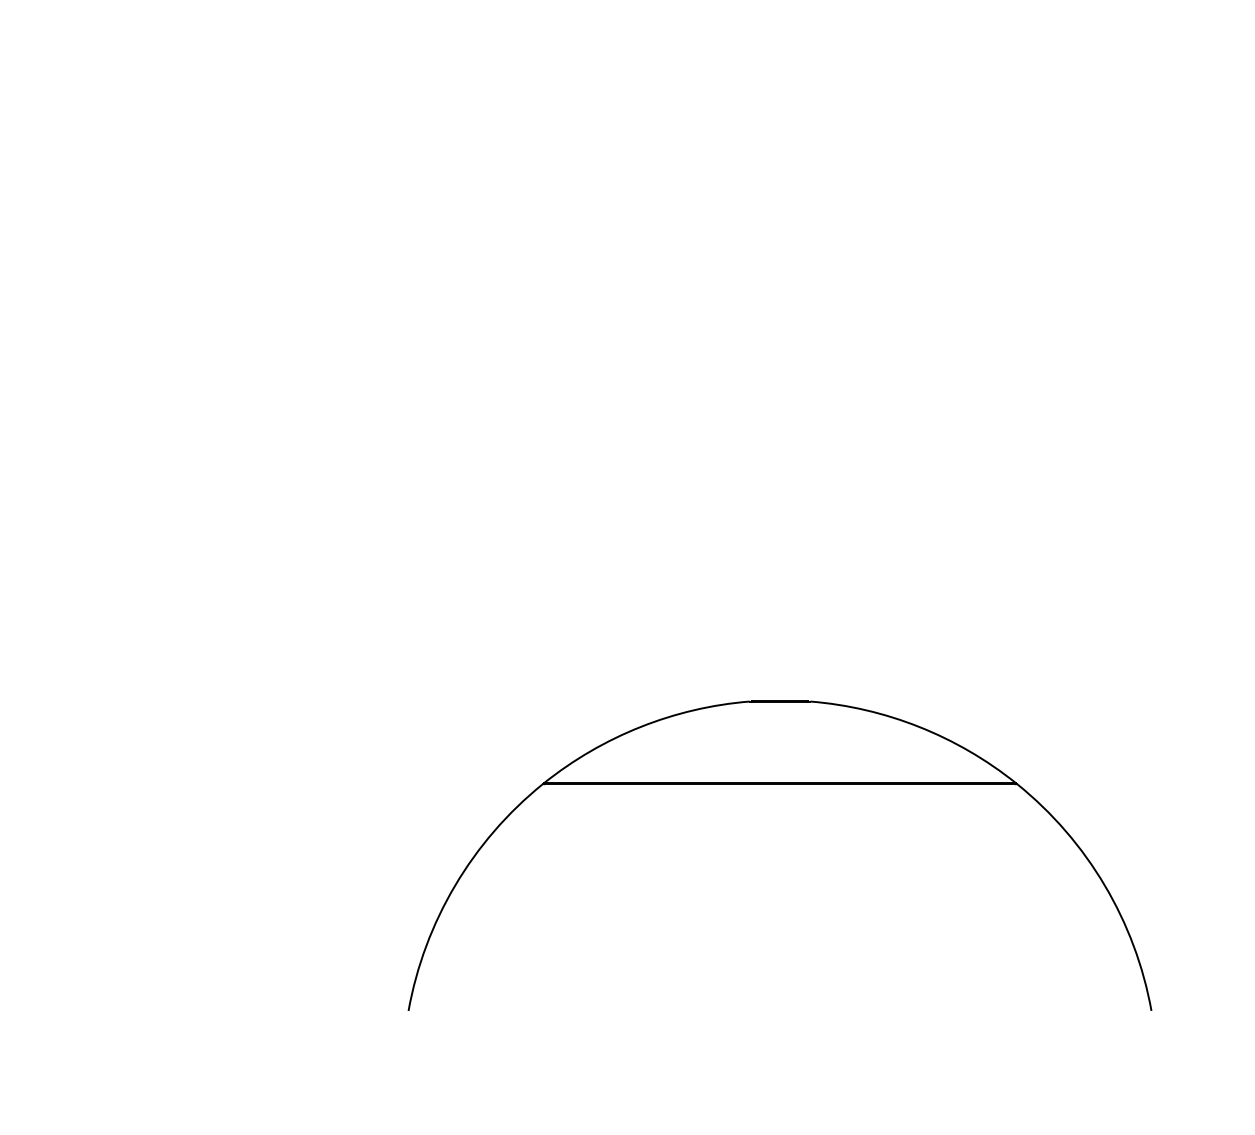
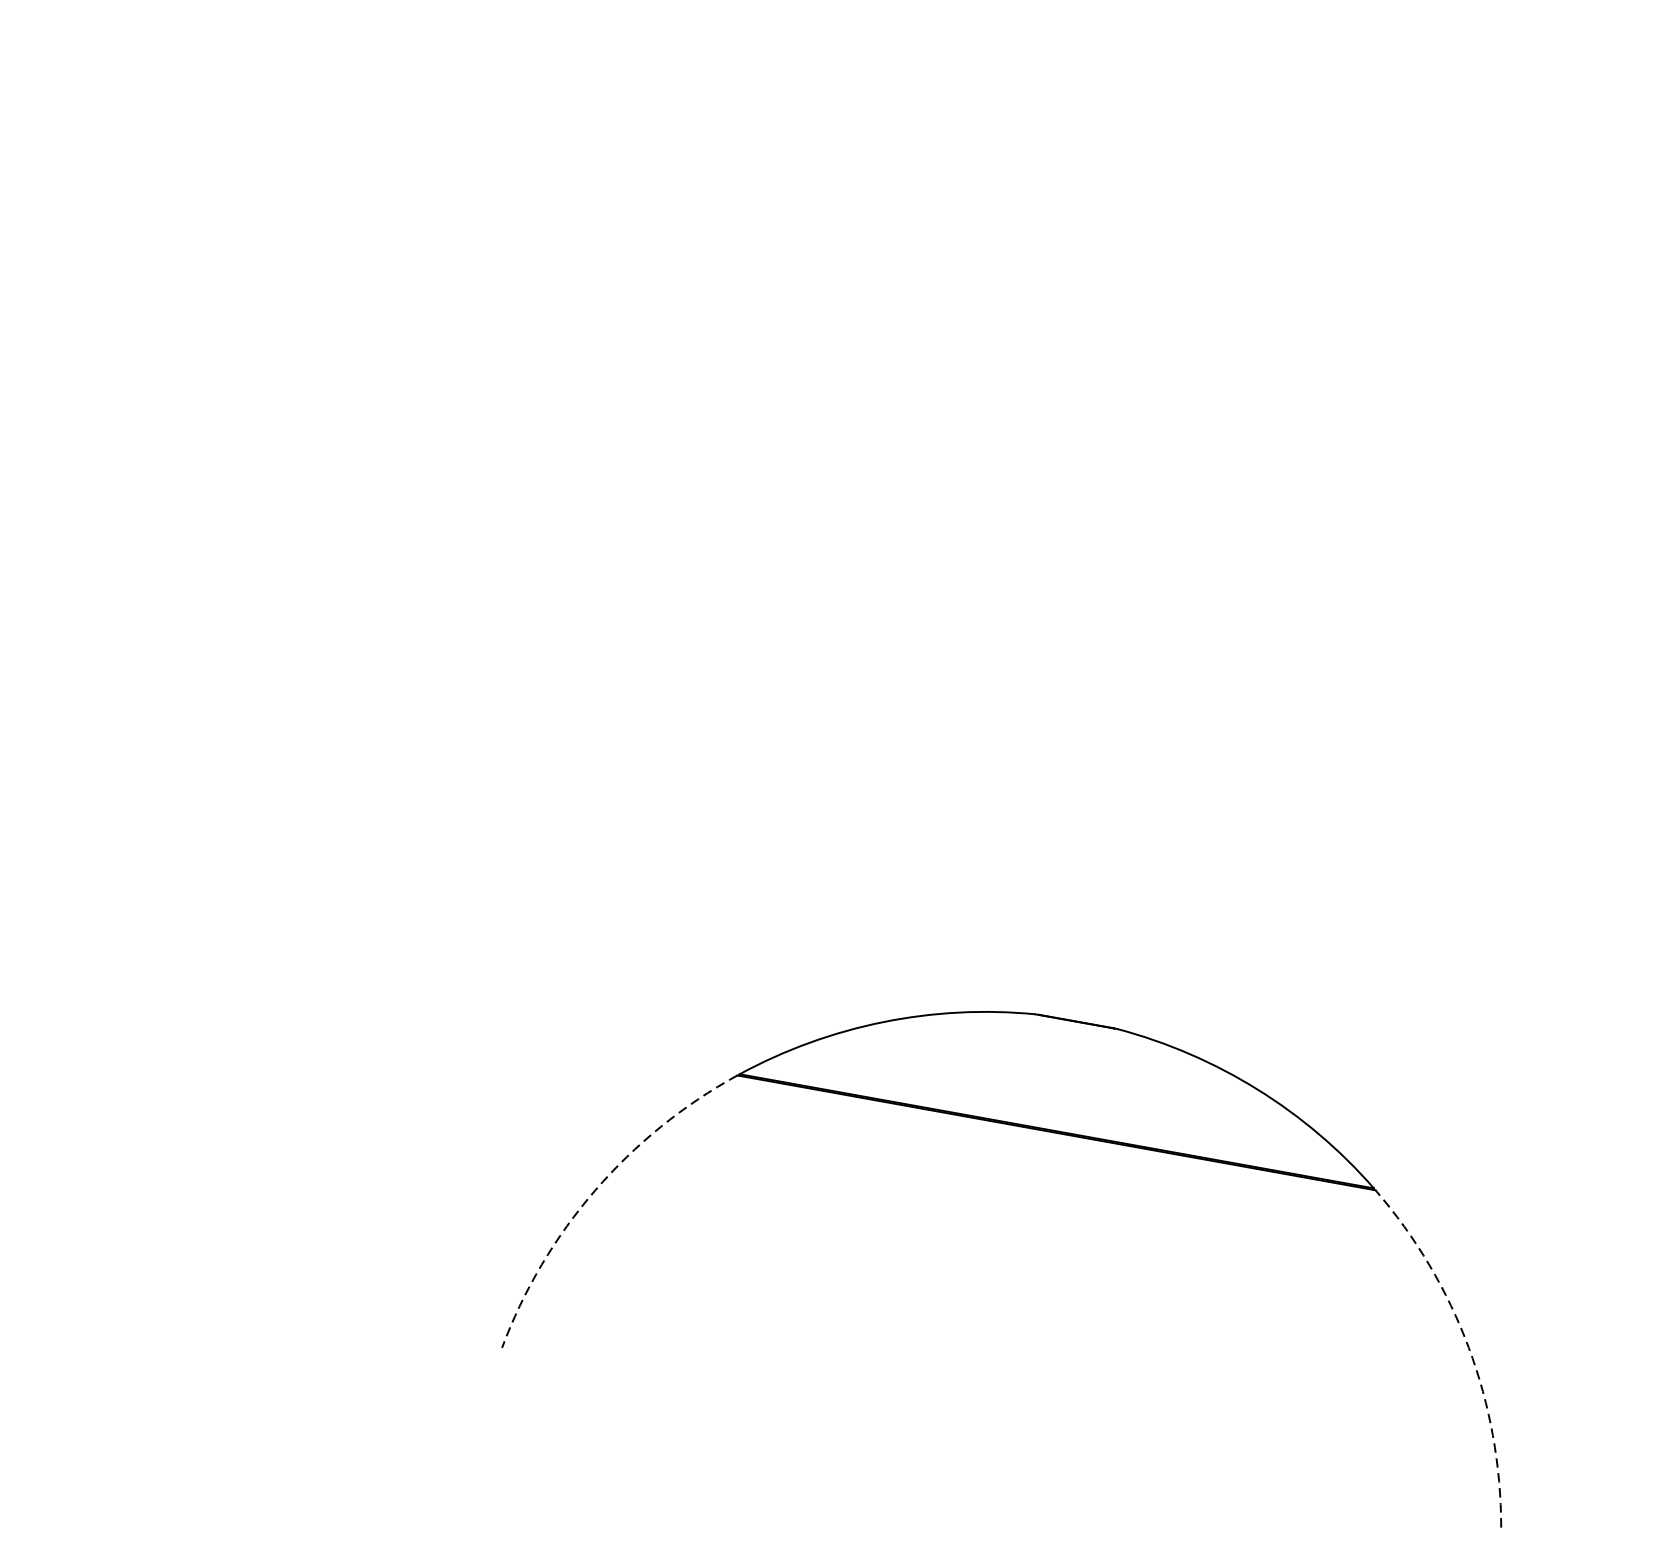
arc: (455, 885) -> (595, 1190), solid -> dashed
arc: (1104, 885) -> (1468, 1347), solid -> dashed

